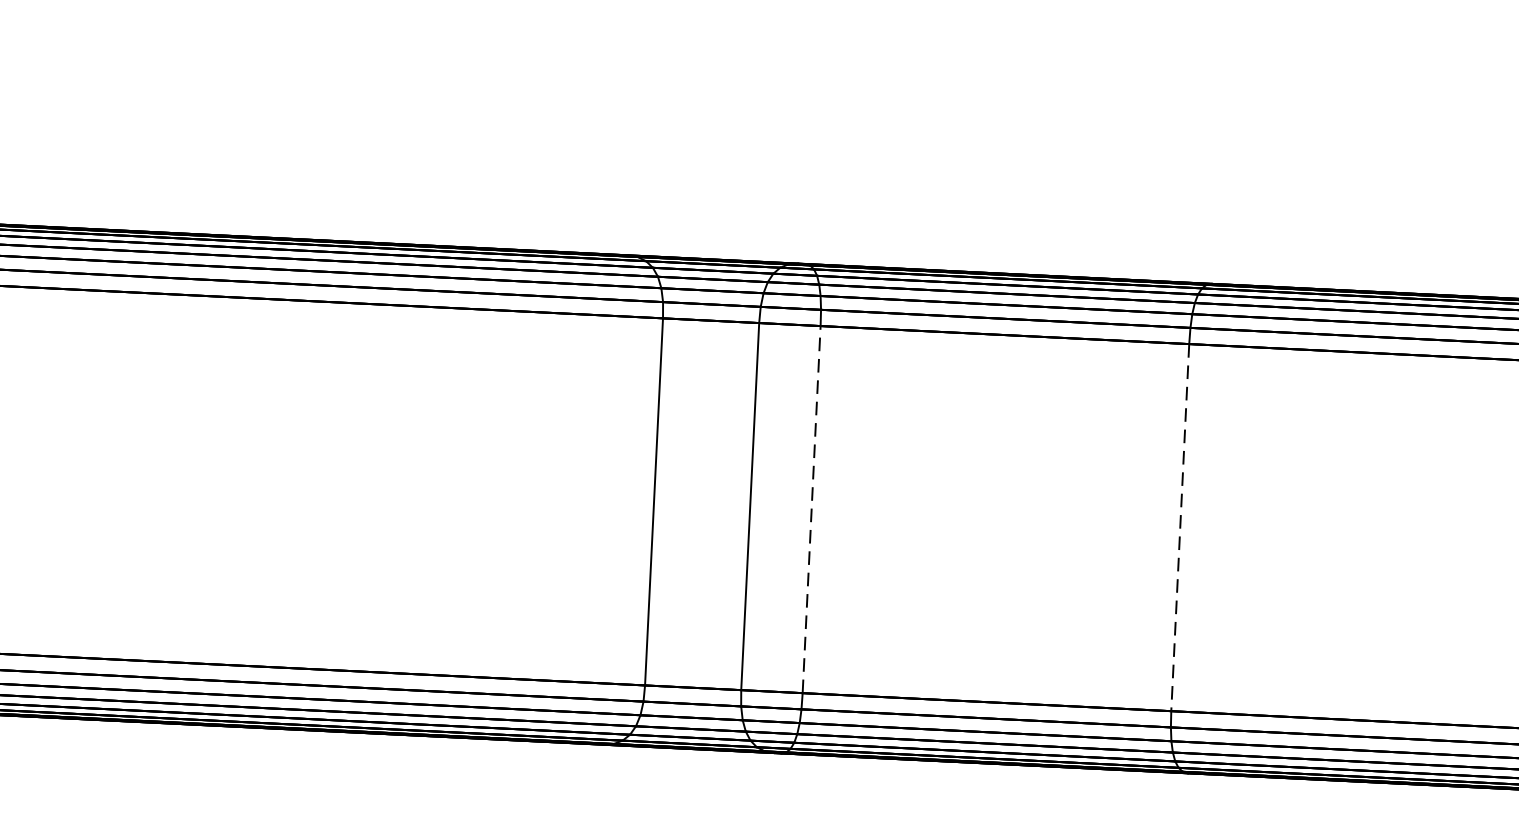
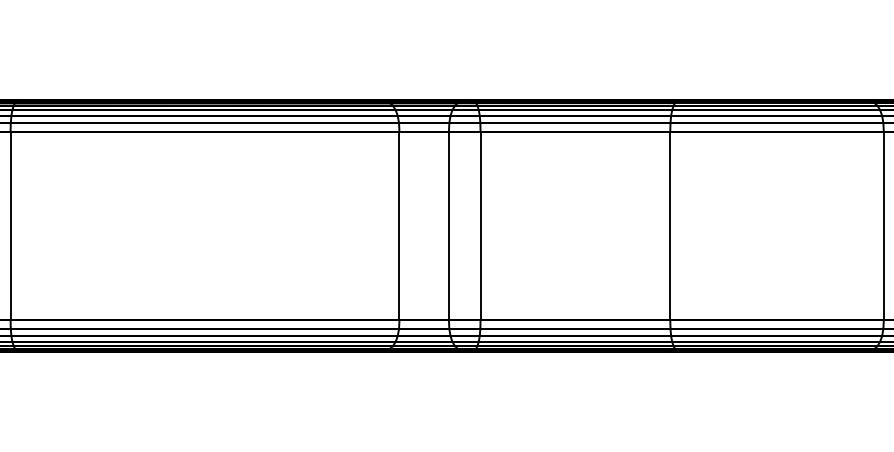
line: (811, 508) -> (480, 225), dashed -> solid
line: (1180, 528) -> (670, 226), dashed -> solid

